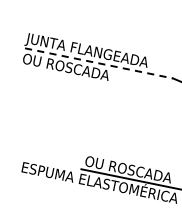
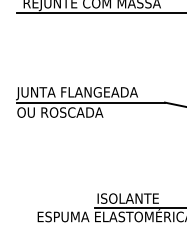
line: (99, 63) -> (91, 102), dashed -> solid
text: (129, 169) -> (140, 198), OU ROSCADA -> ISOLANTE

